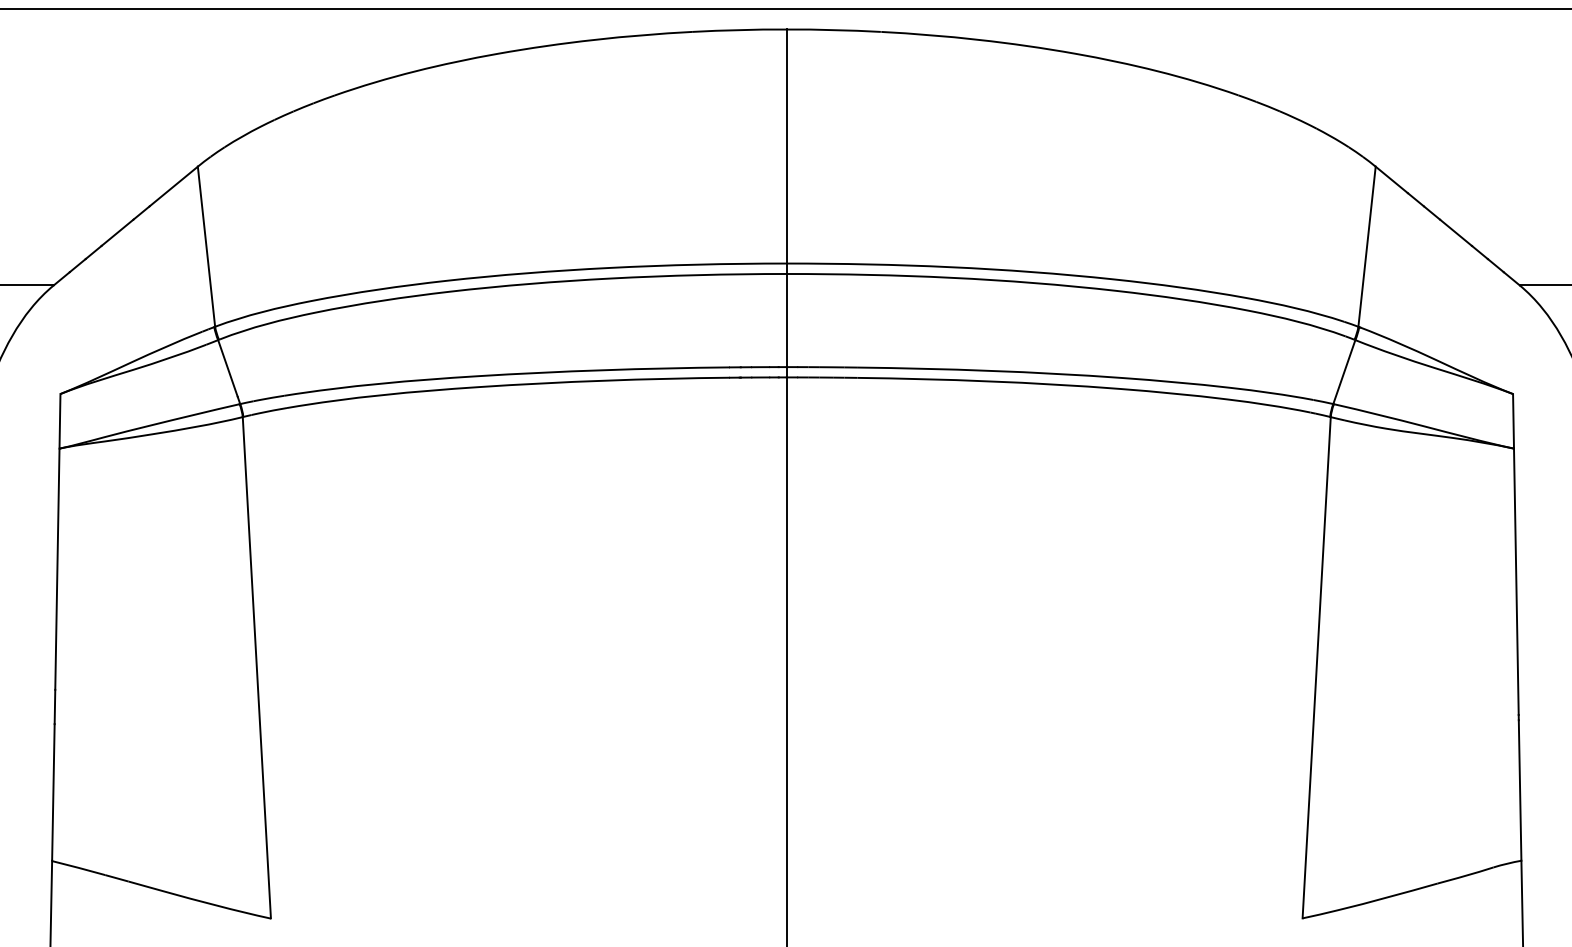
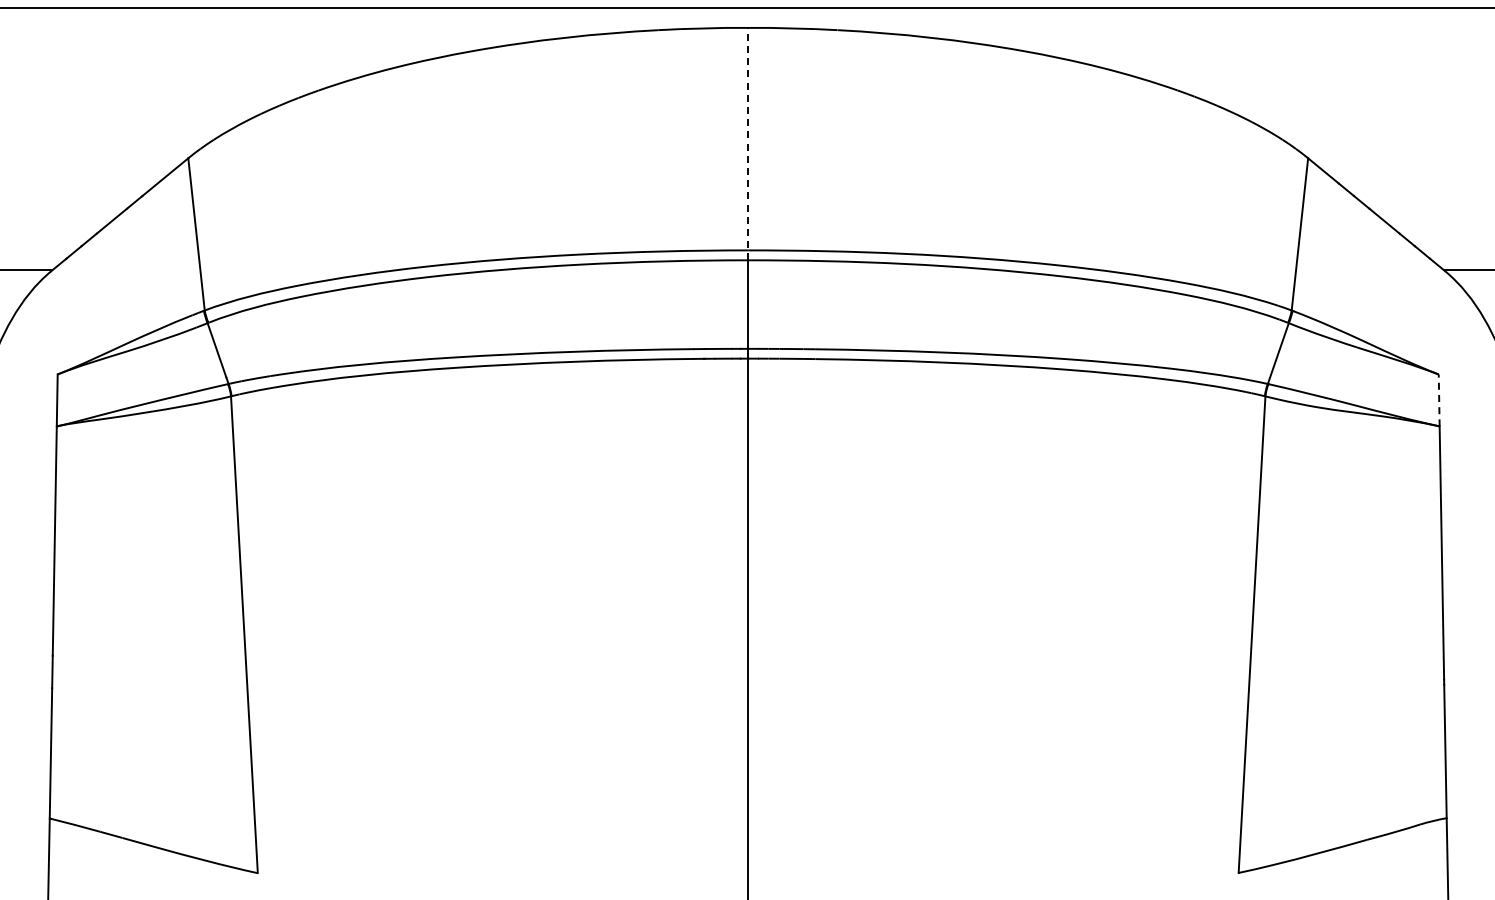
line: (787, 151) -> (748, 143), solid -> dashed
line: (1513, 421) -> (1439, 400), solid -> dashed

